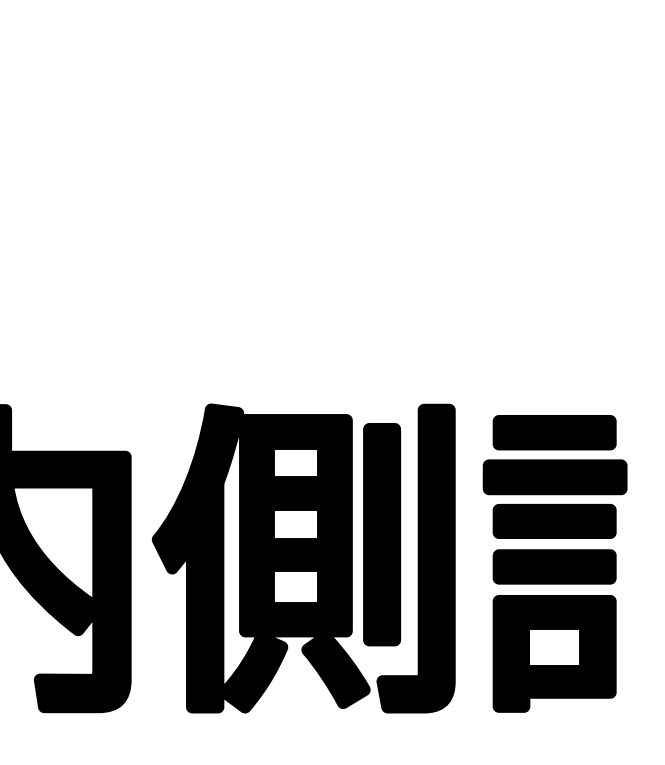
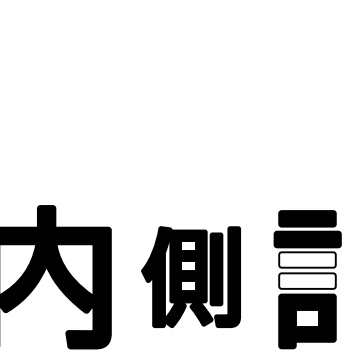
fill: (554, 520) -> (307, 259), removed
part: (302, 557) -> (190, 276), size x0.7
fill: (554, 565) -> (307, 280), removed

